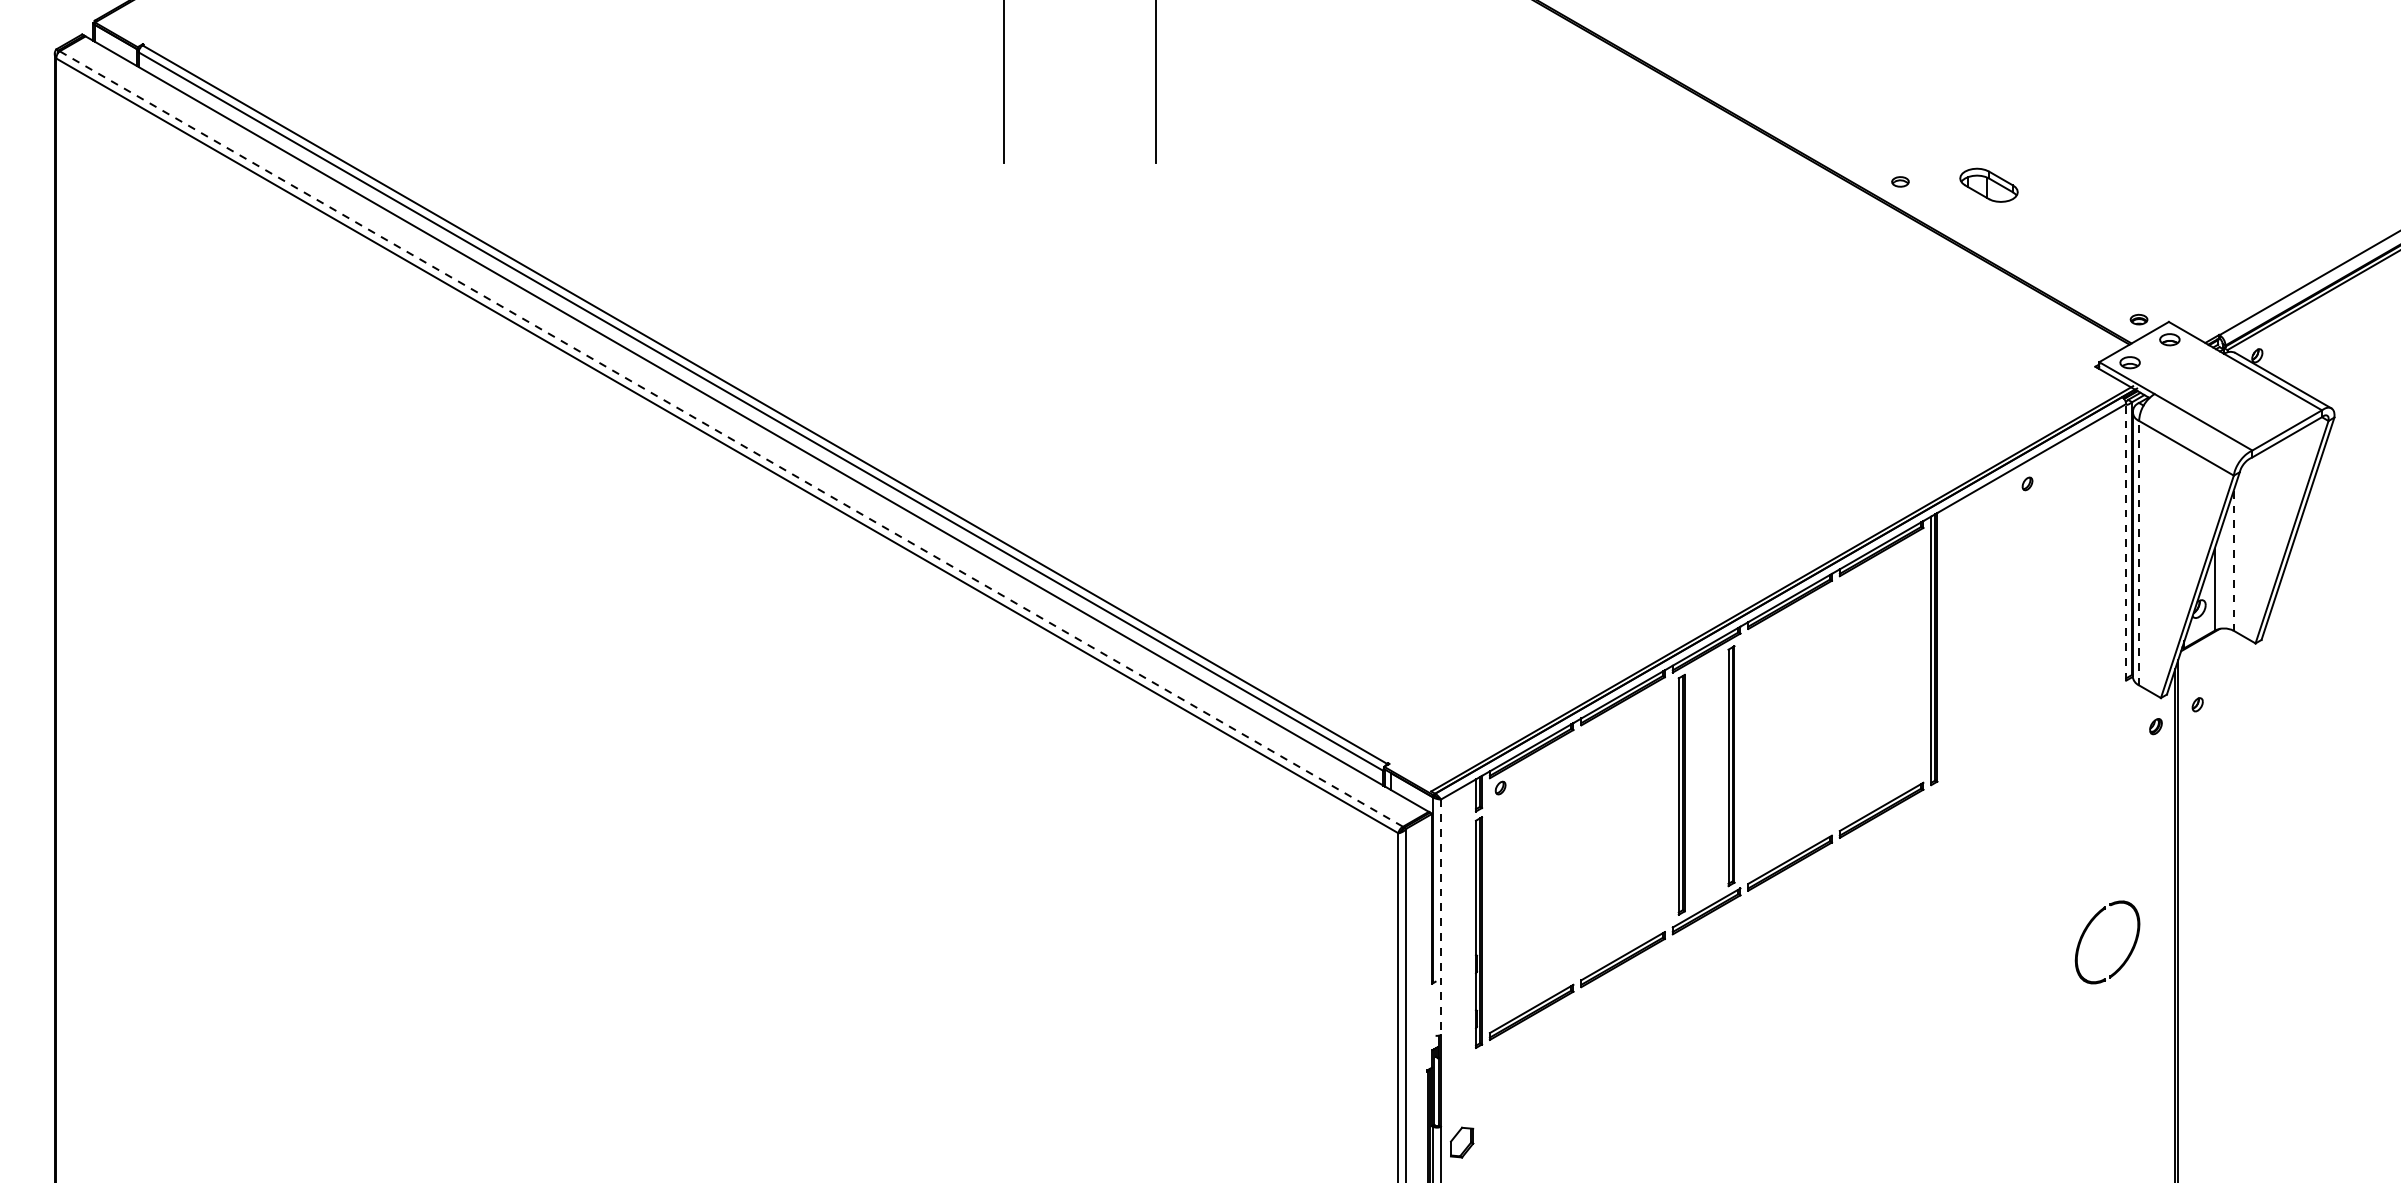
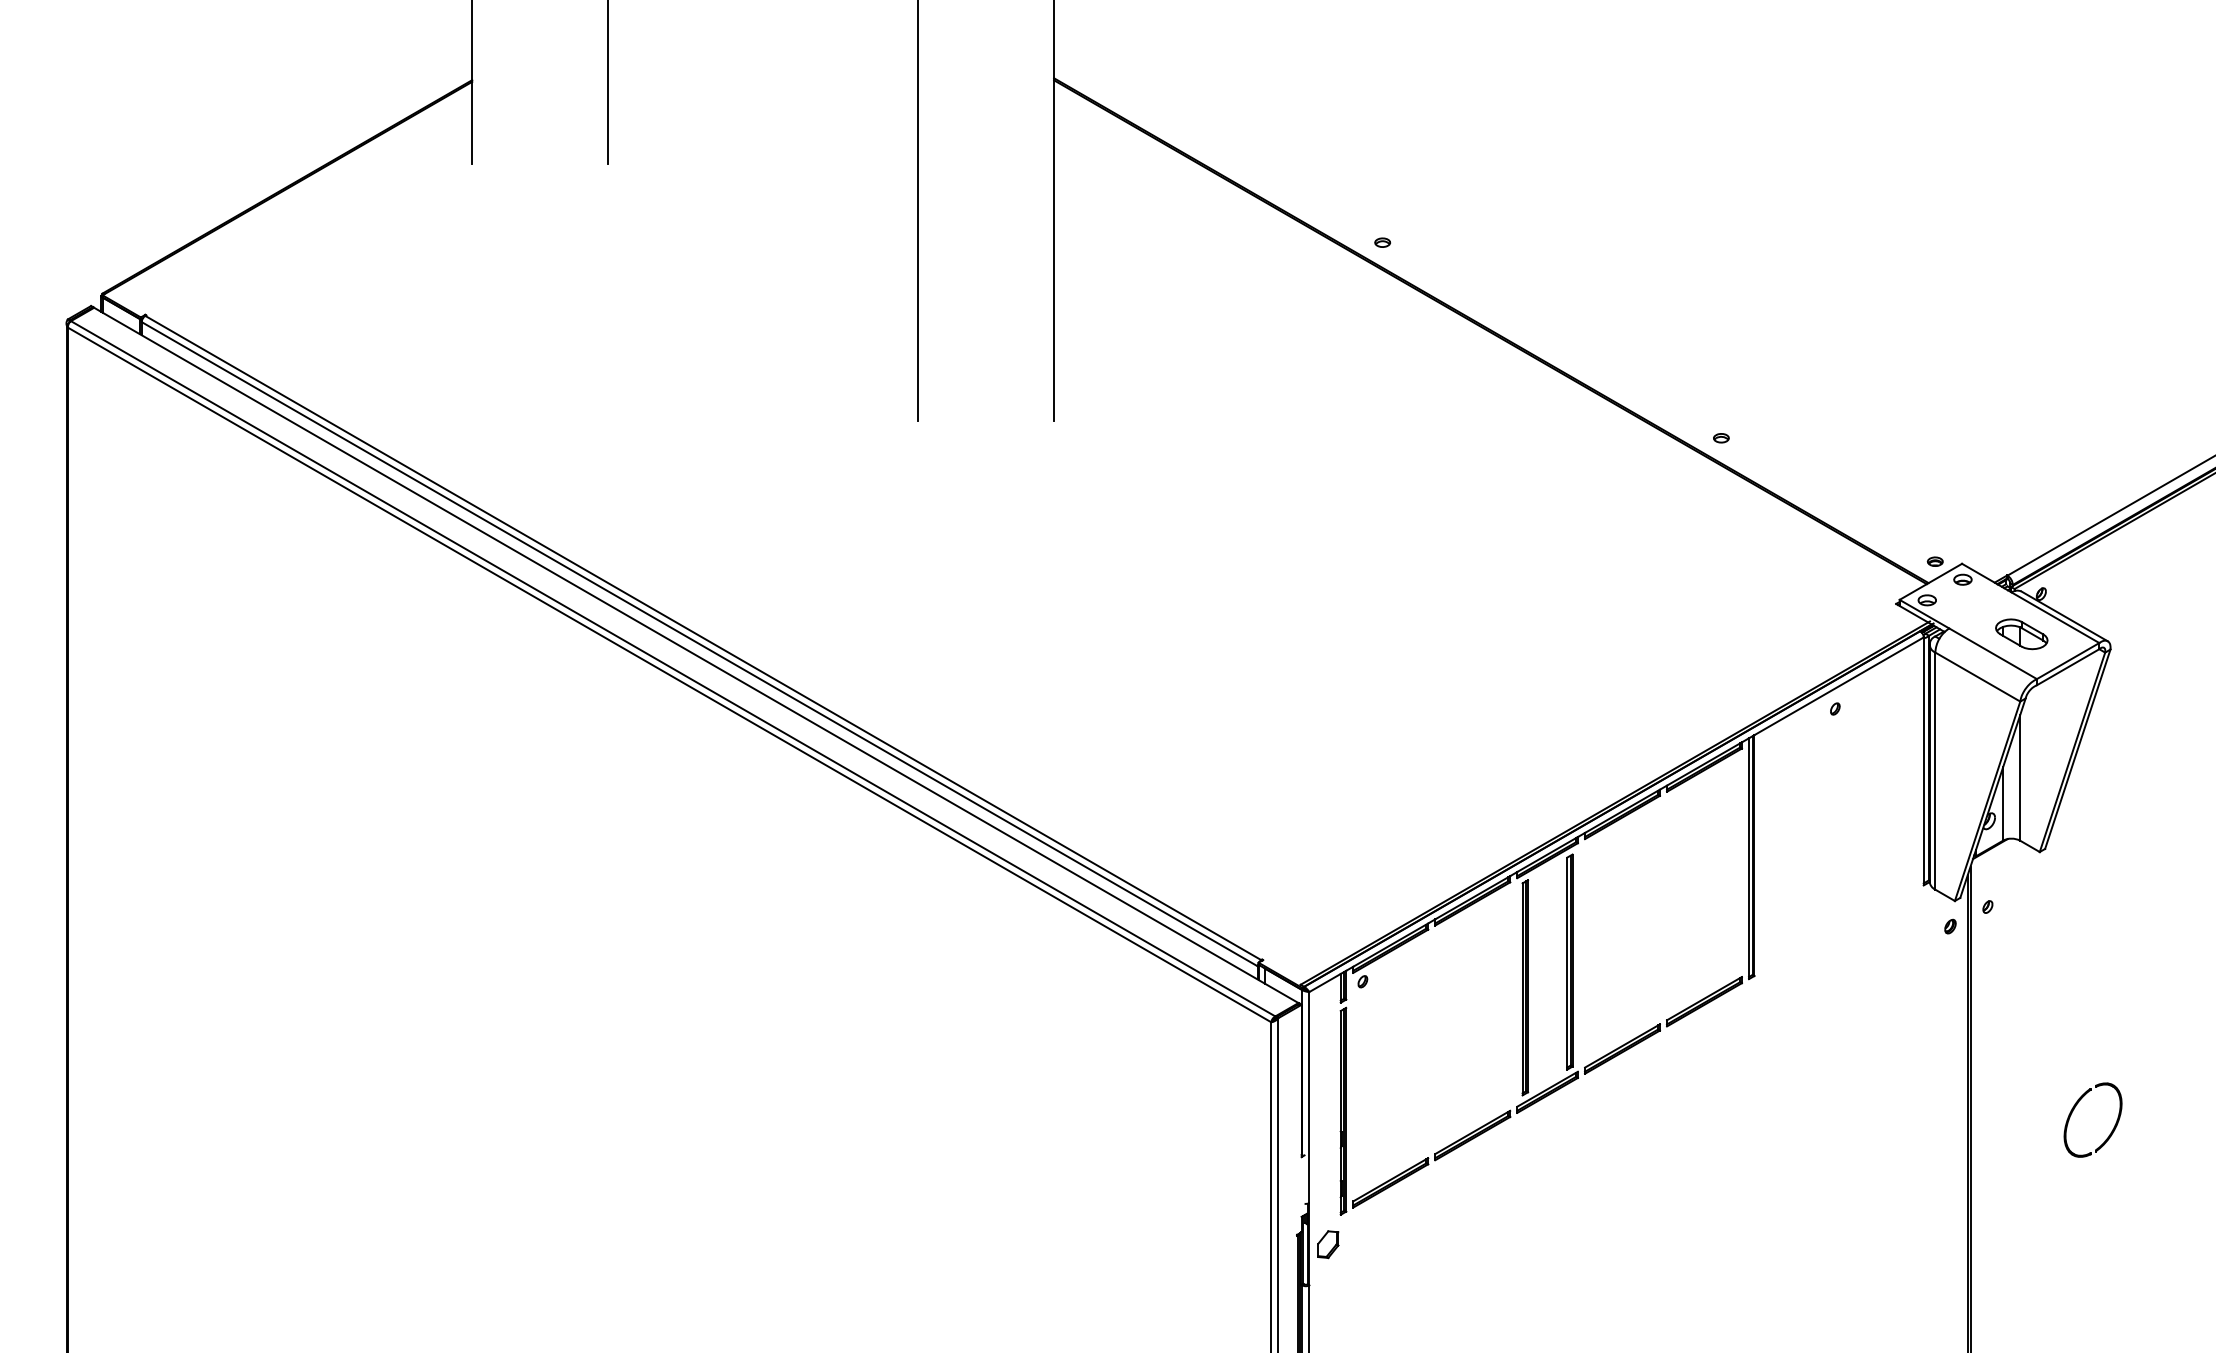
part: (1988, 185) -> (2021, 634), moved
line: (731, 439) -> (673, 669), dashed -> solid
line: (2125, 541) -> (1923, 760), dashed -> solid
line: (2139, 553) -> (1935, 771), dashed -> solid
line: (2234, 560) -> (2020, 777), dashed -> solid
line: (1441, 917) -> (1309, 1097), dashed -> solid
part: (2086, 930) -> (2074, 1109), moved
part: (1462, 1142) -> (1328, 1244), moved

